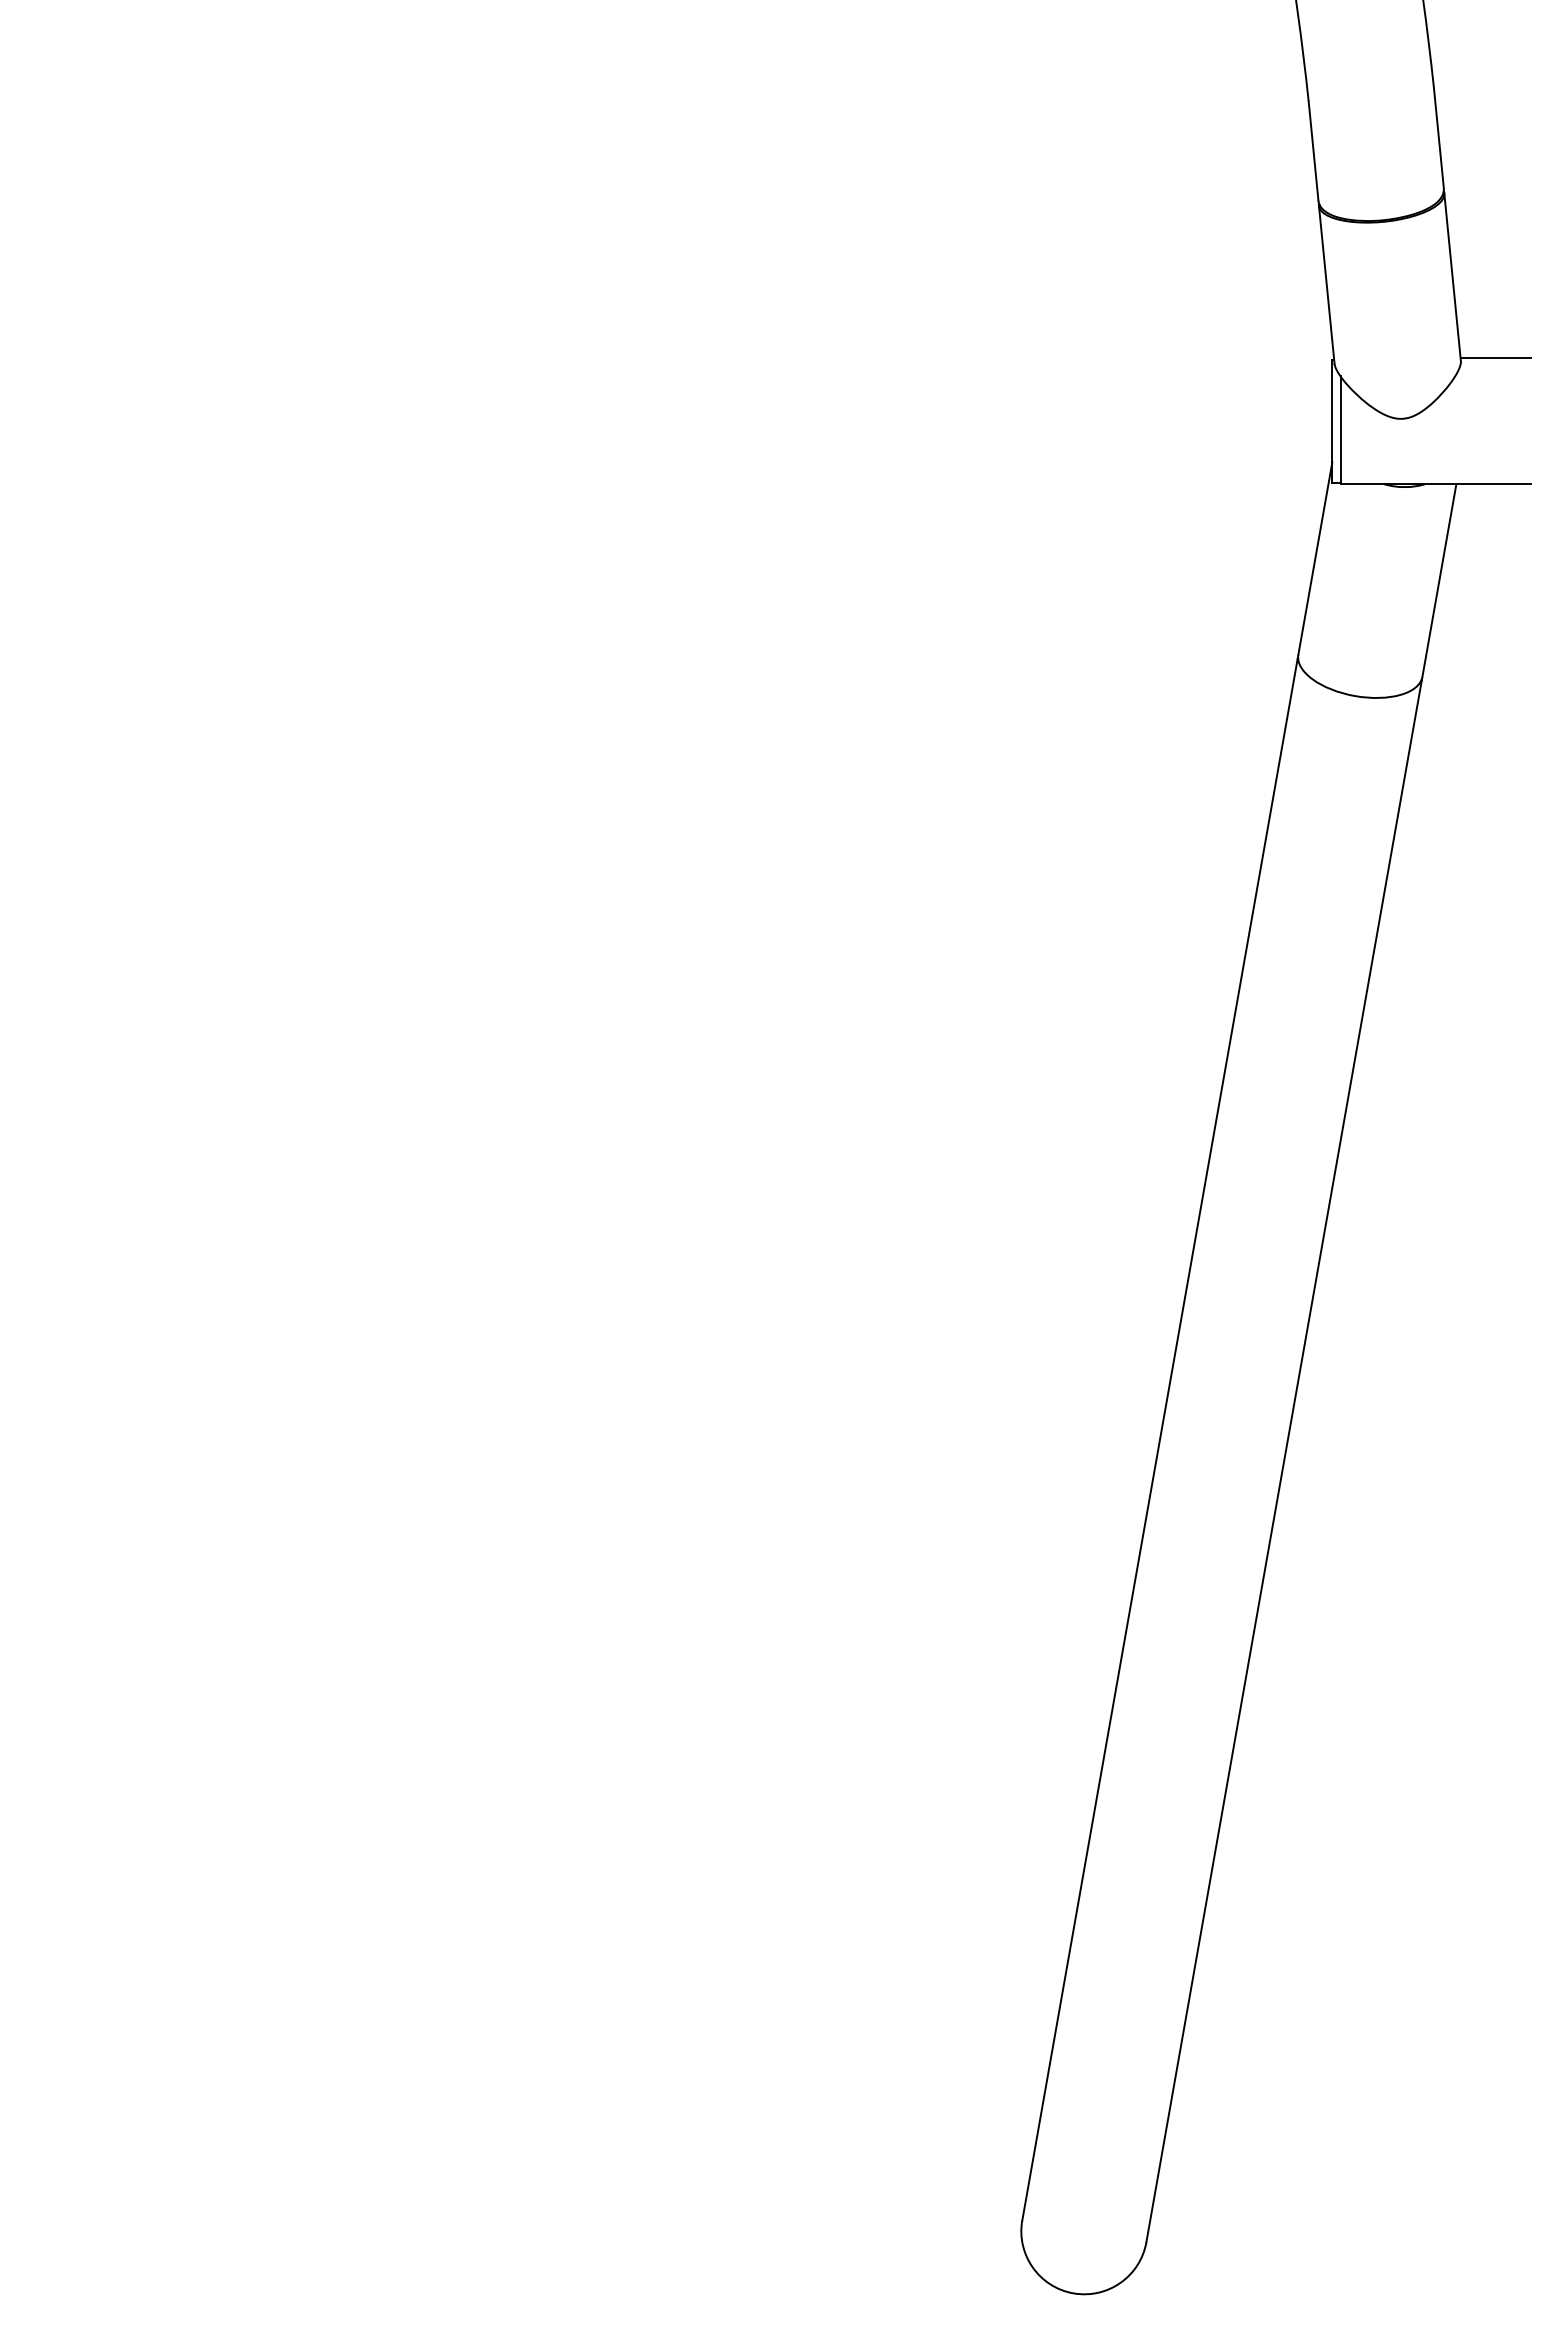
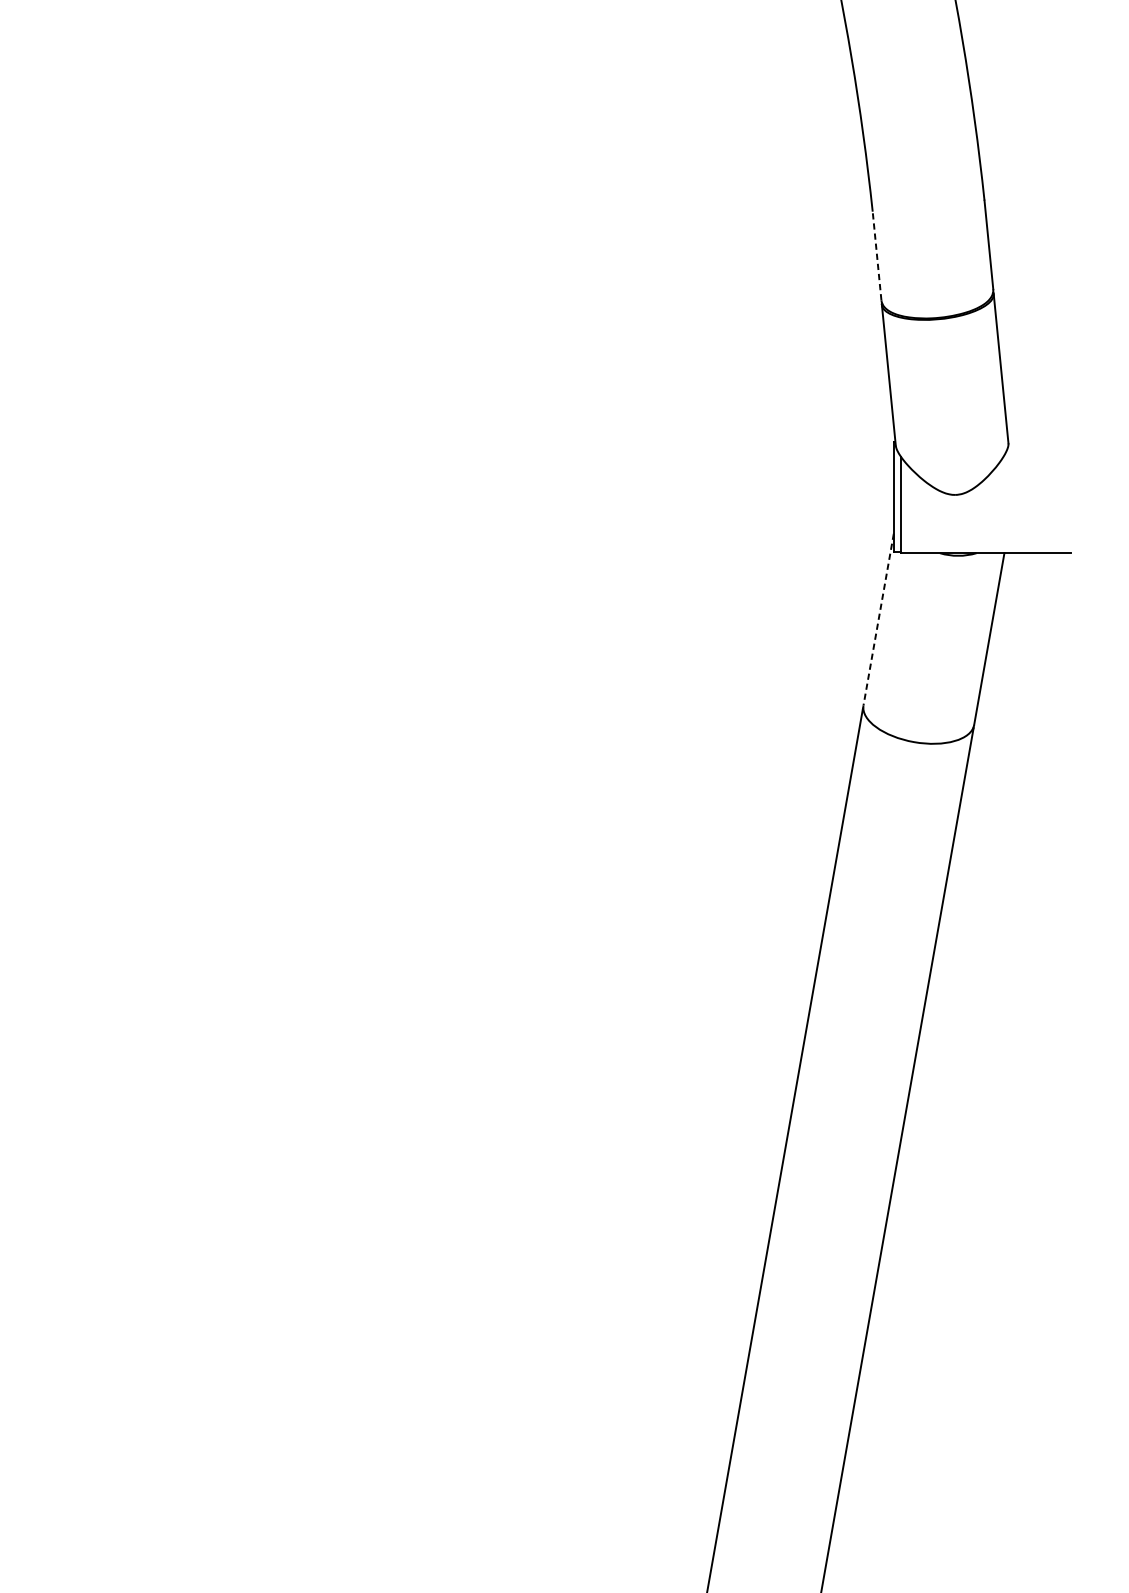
line: (1313, 150) -> (877, 255), solid -> dashed
line: (1495, 358) -> (1039, 441), removed
line: (1315, 558) -> (878, 619), solid -> dashed

